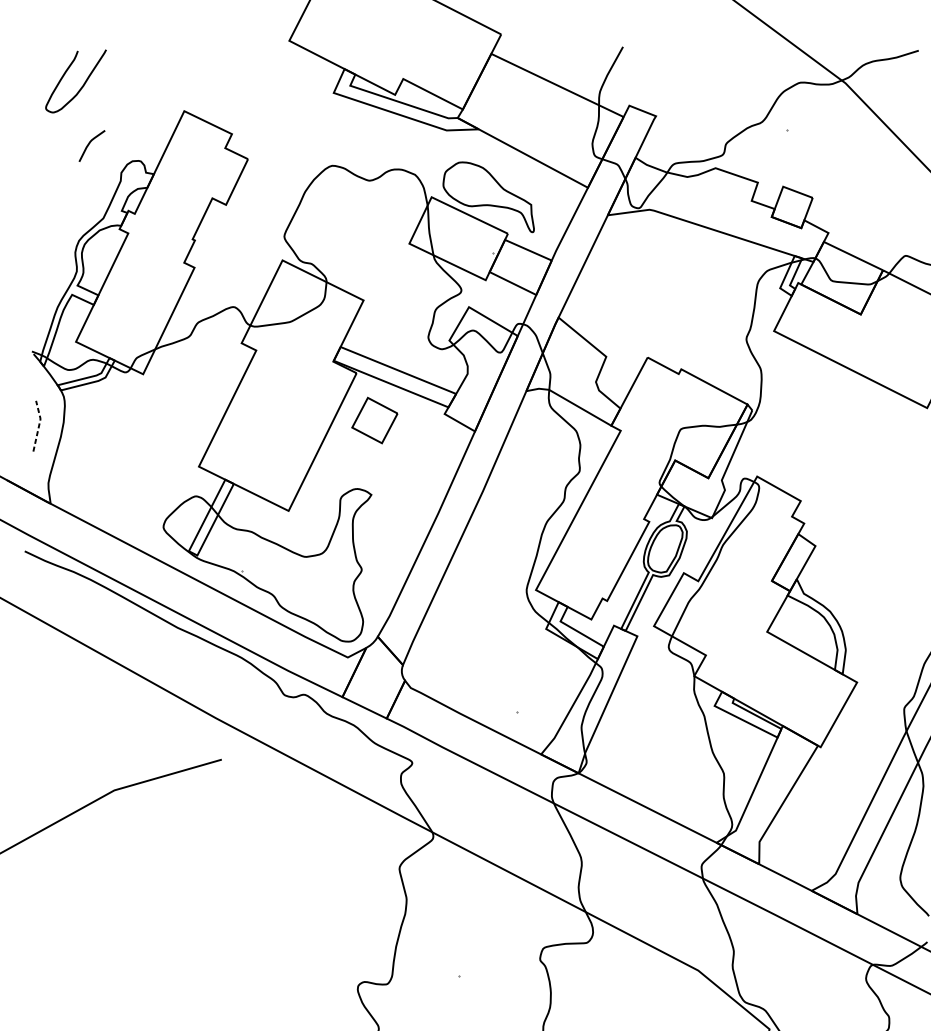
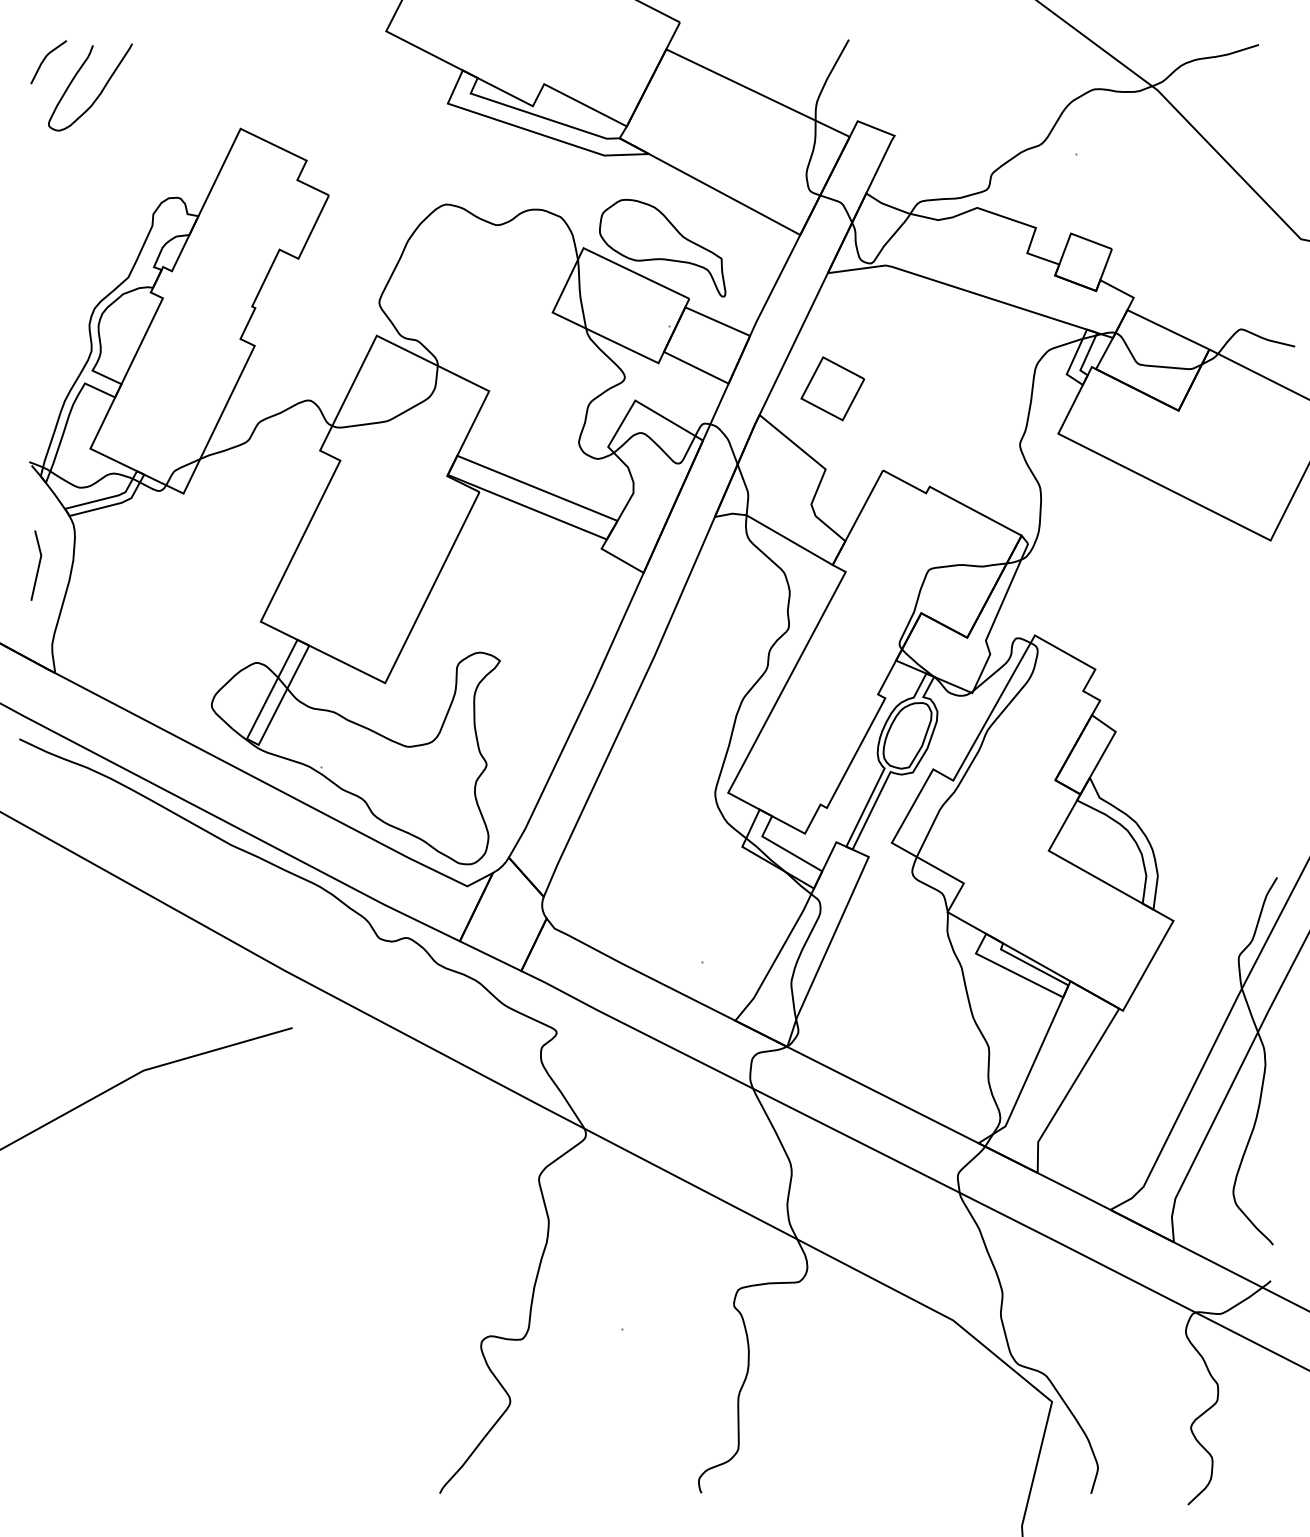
curve: (89, 144) -> (45, 59), moved
part: (374, 420) -> (832, 388), moved
line: (39, 426) -> (39, 565), dashed -> solid

